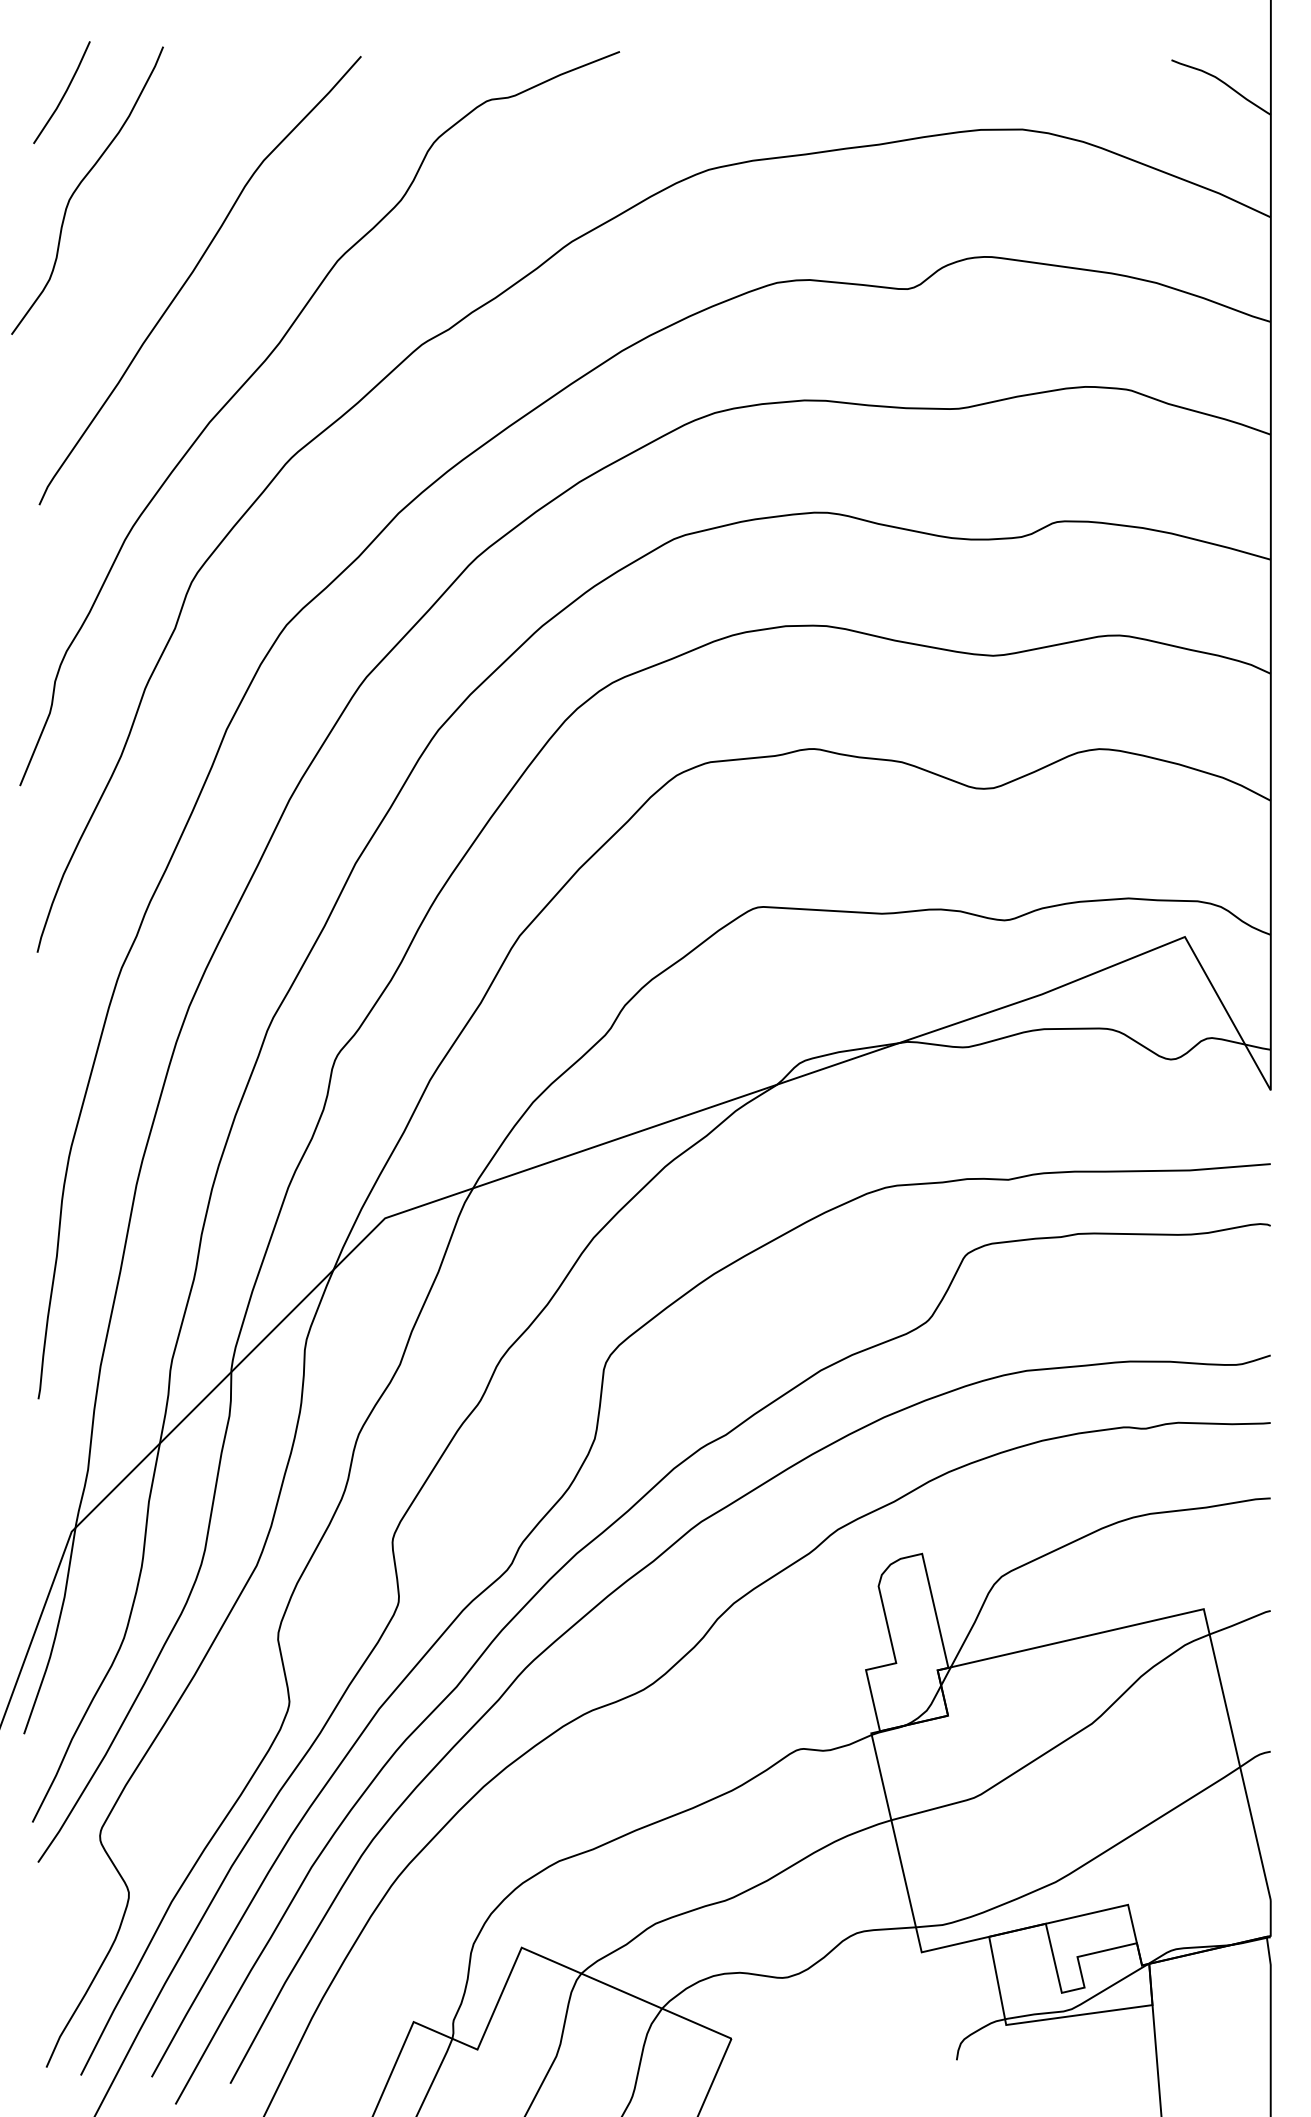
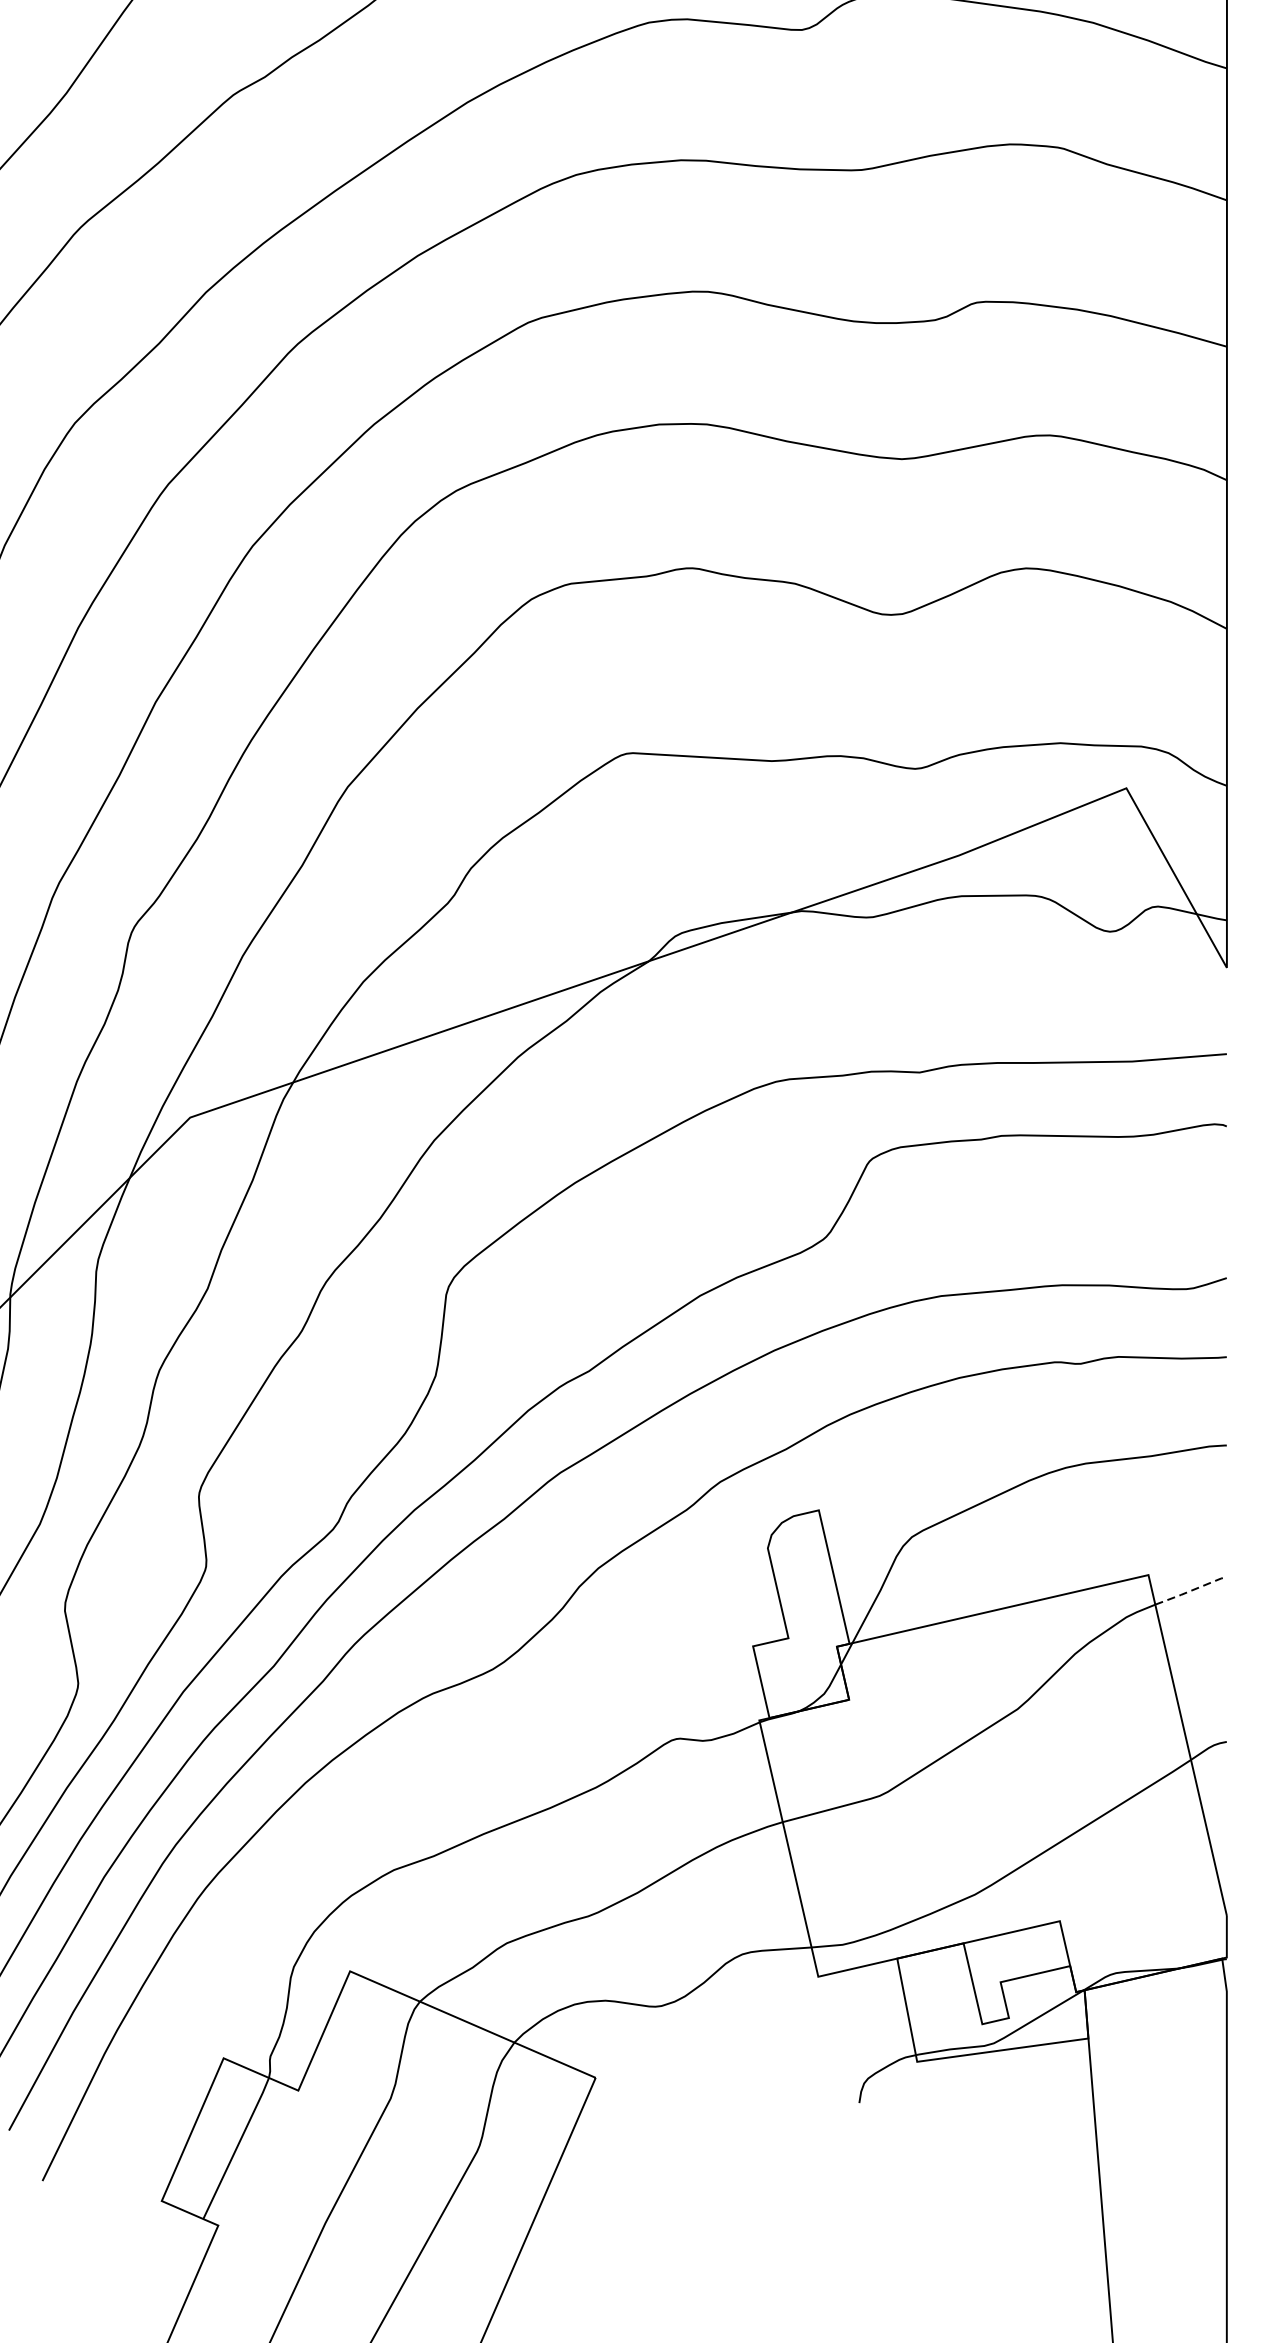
line: (1240, 1622) -> (1191, 1590), solid -> dashed

